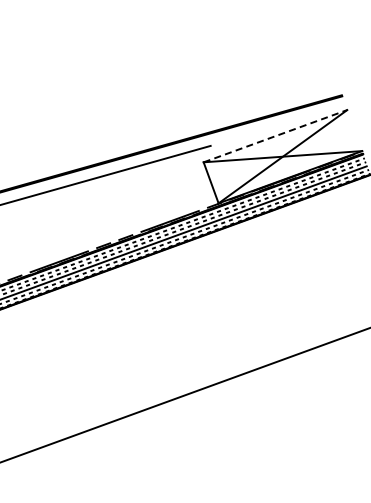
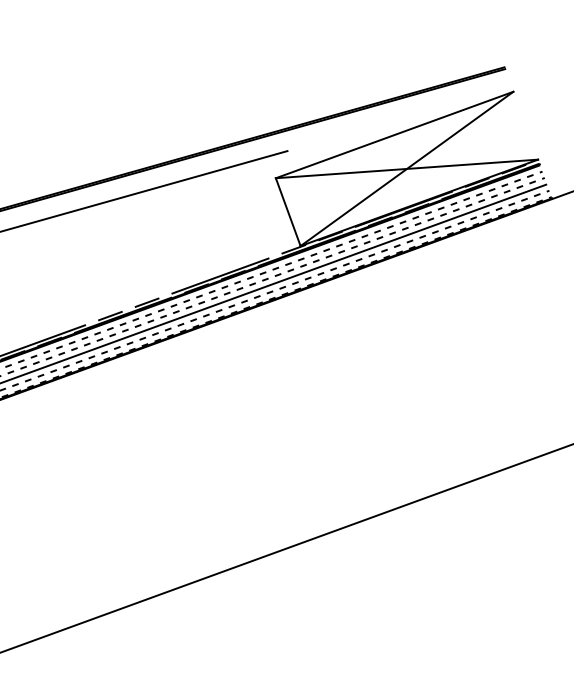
line: (275, 136) -> (394, 135), dashed -> solid

